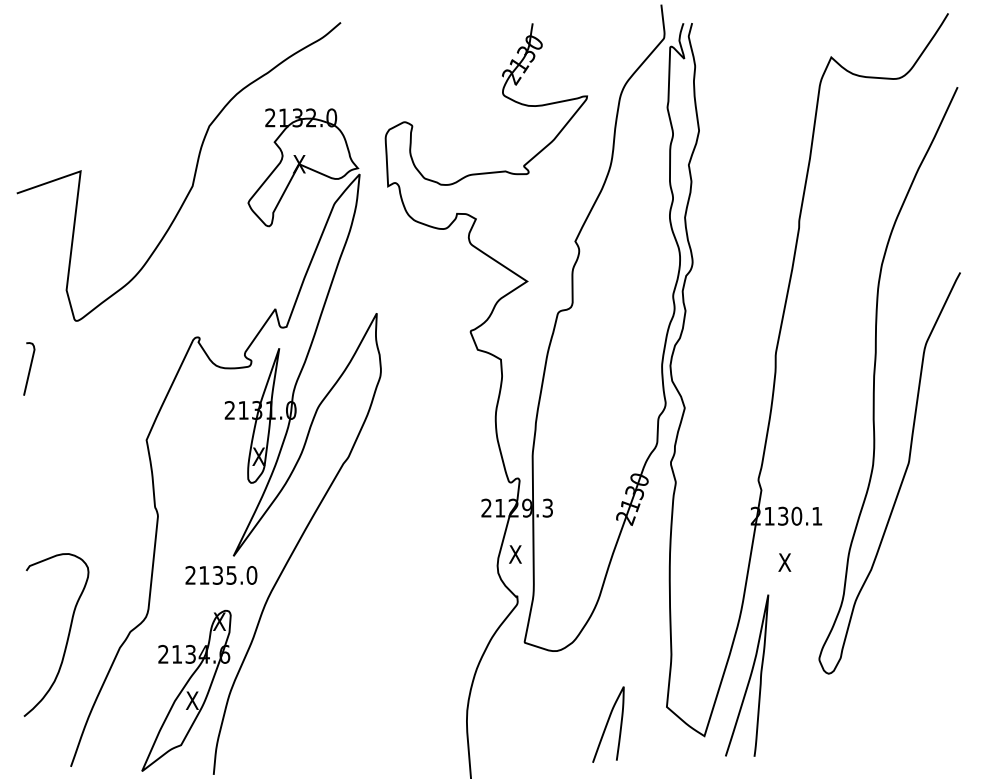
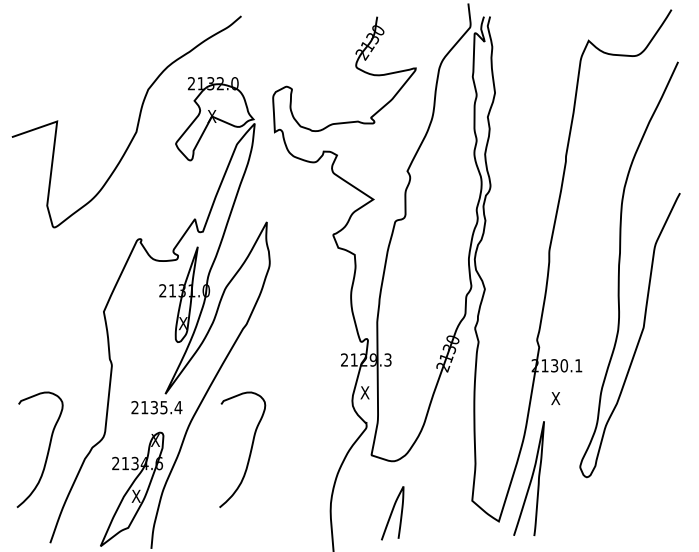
curve: (29, 368) -> (20, 261), removed
text: (251, 575) -> (178, 407), 2135.0 -> 2135.4
curve: (353, 635) -> (250, 450), added
curve: (608, 723) -> (392, 512), moved

